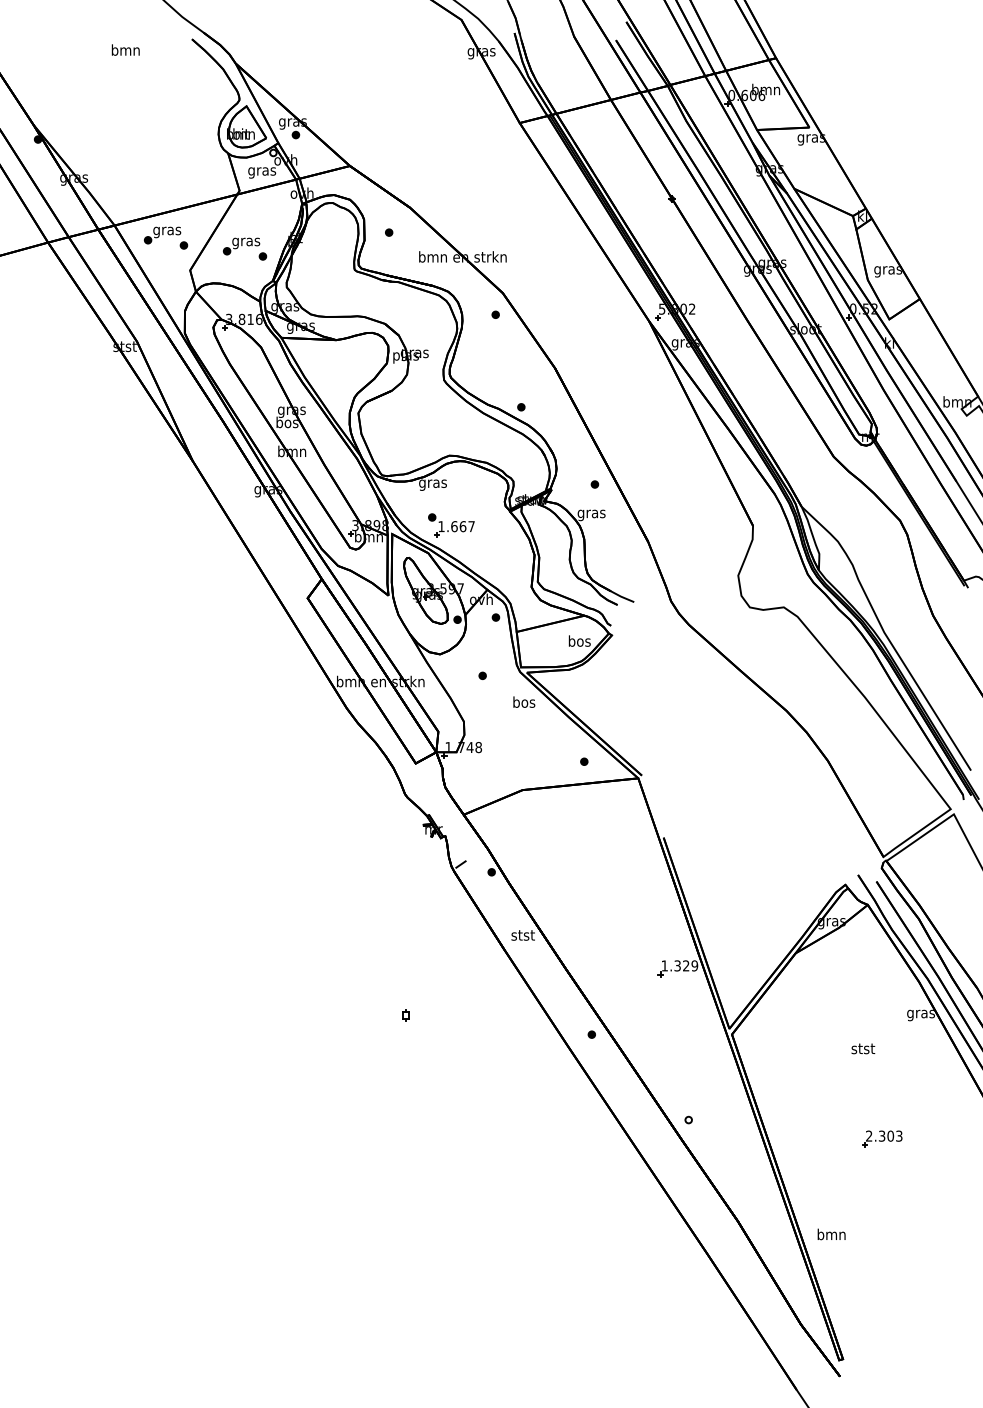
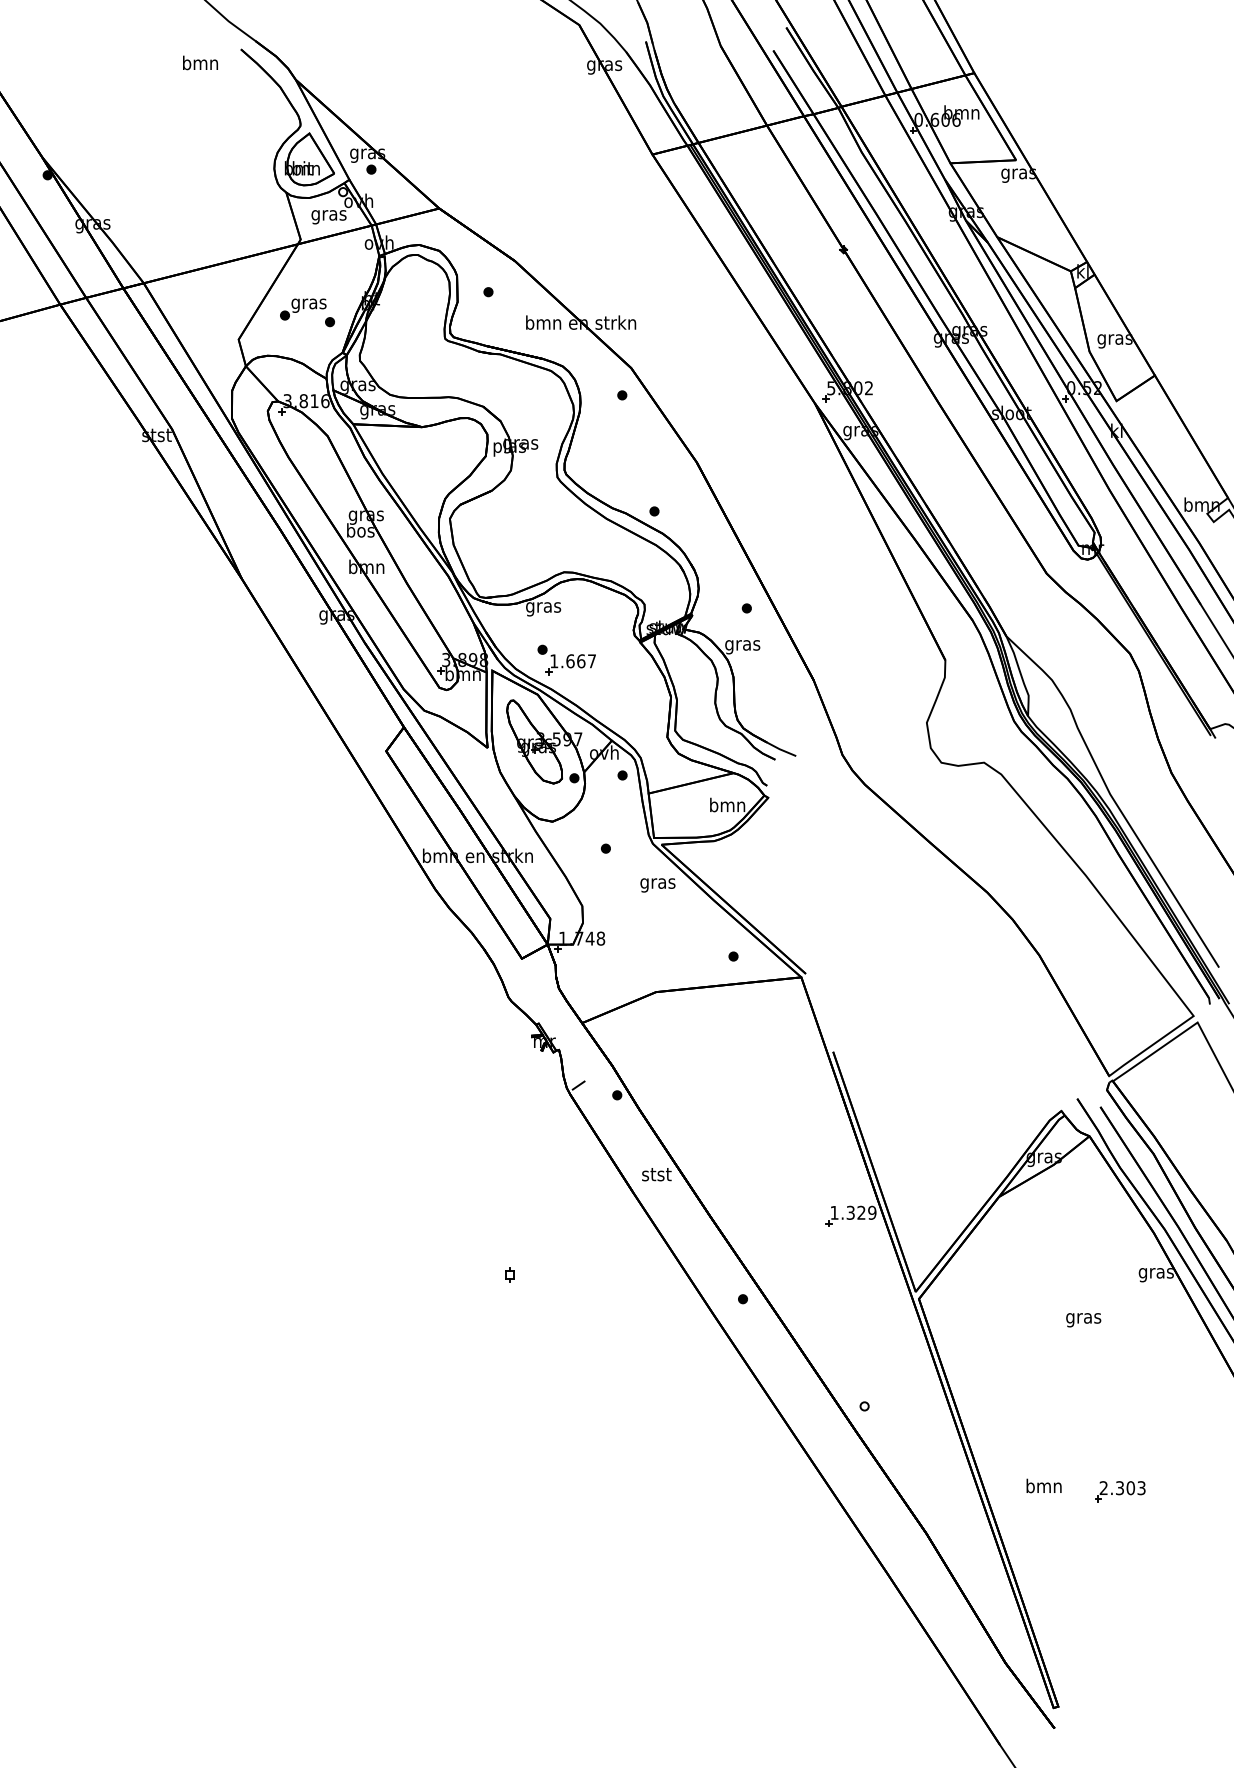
text: (125, 49) -> (200, 62), moved
part: (165, 237) -> (207, 298), removed
text: (579, 640) -> (727, 804), bos -> bmn
text: (524, 703) -> (658, 883), bos -> gras
text: (863, 1050) -> (1084, 1319), stst -> gras
part: (882, 1138) -> (1120, 1491), moved
text: (831, 1234) -> (1043, 1486), moved

